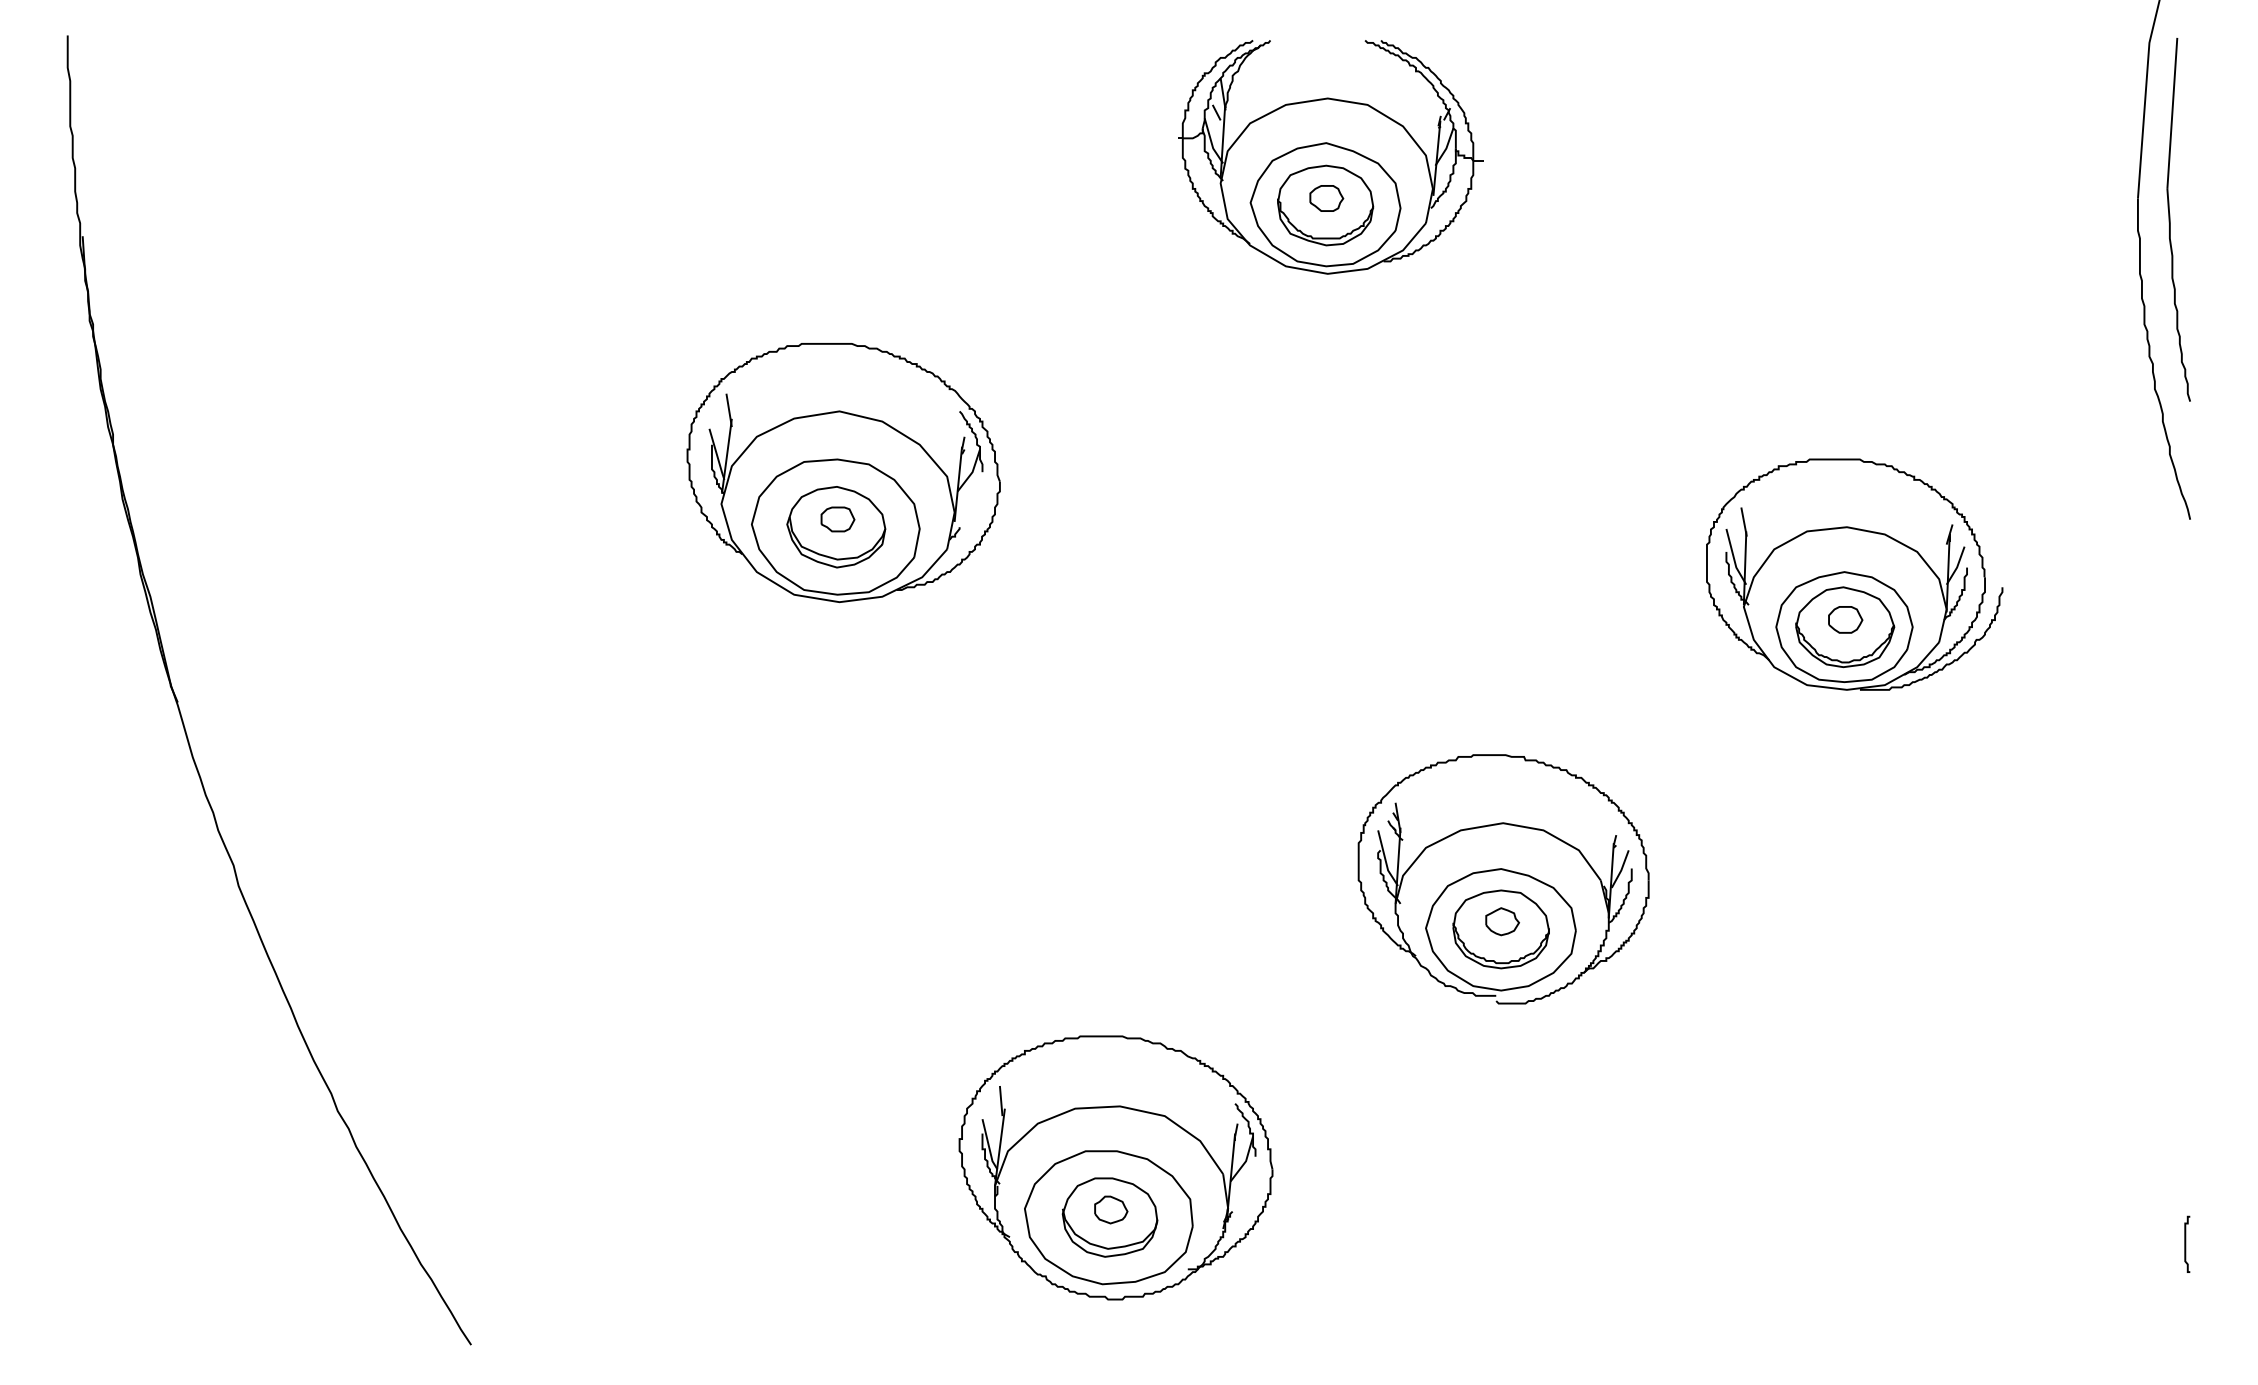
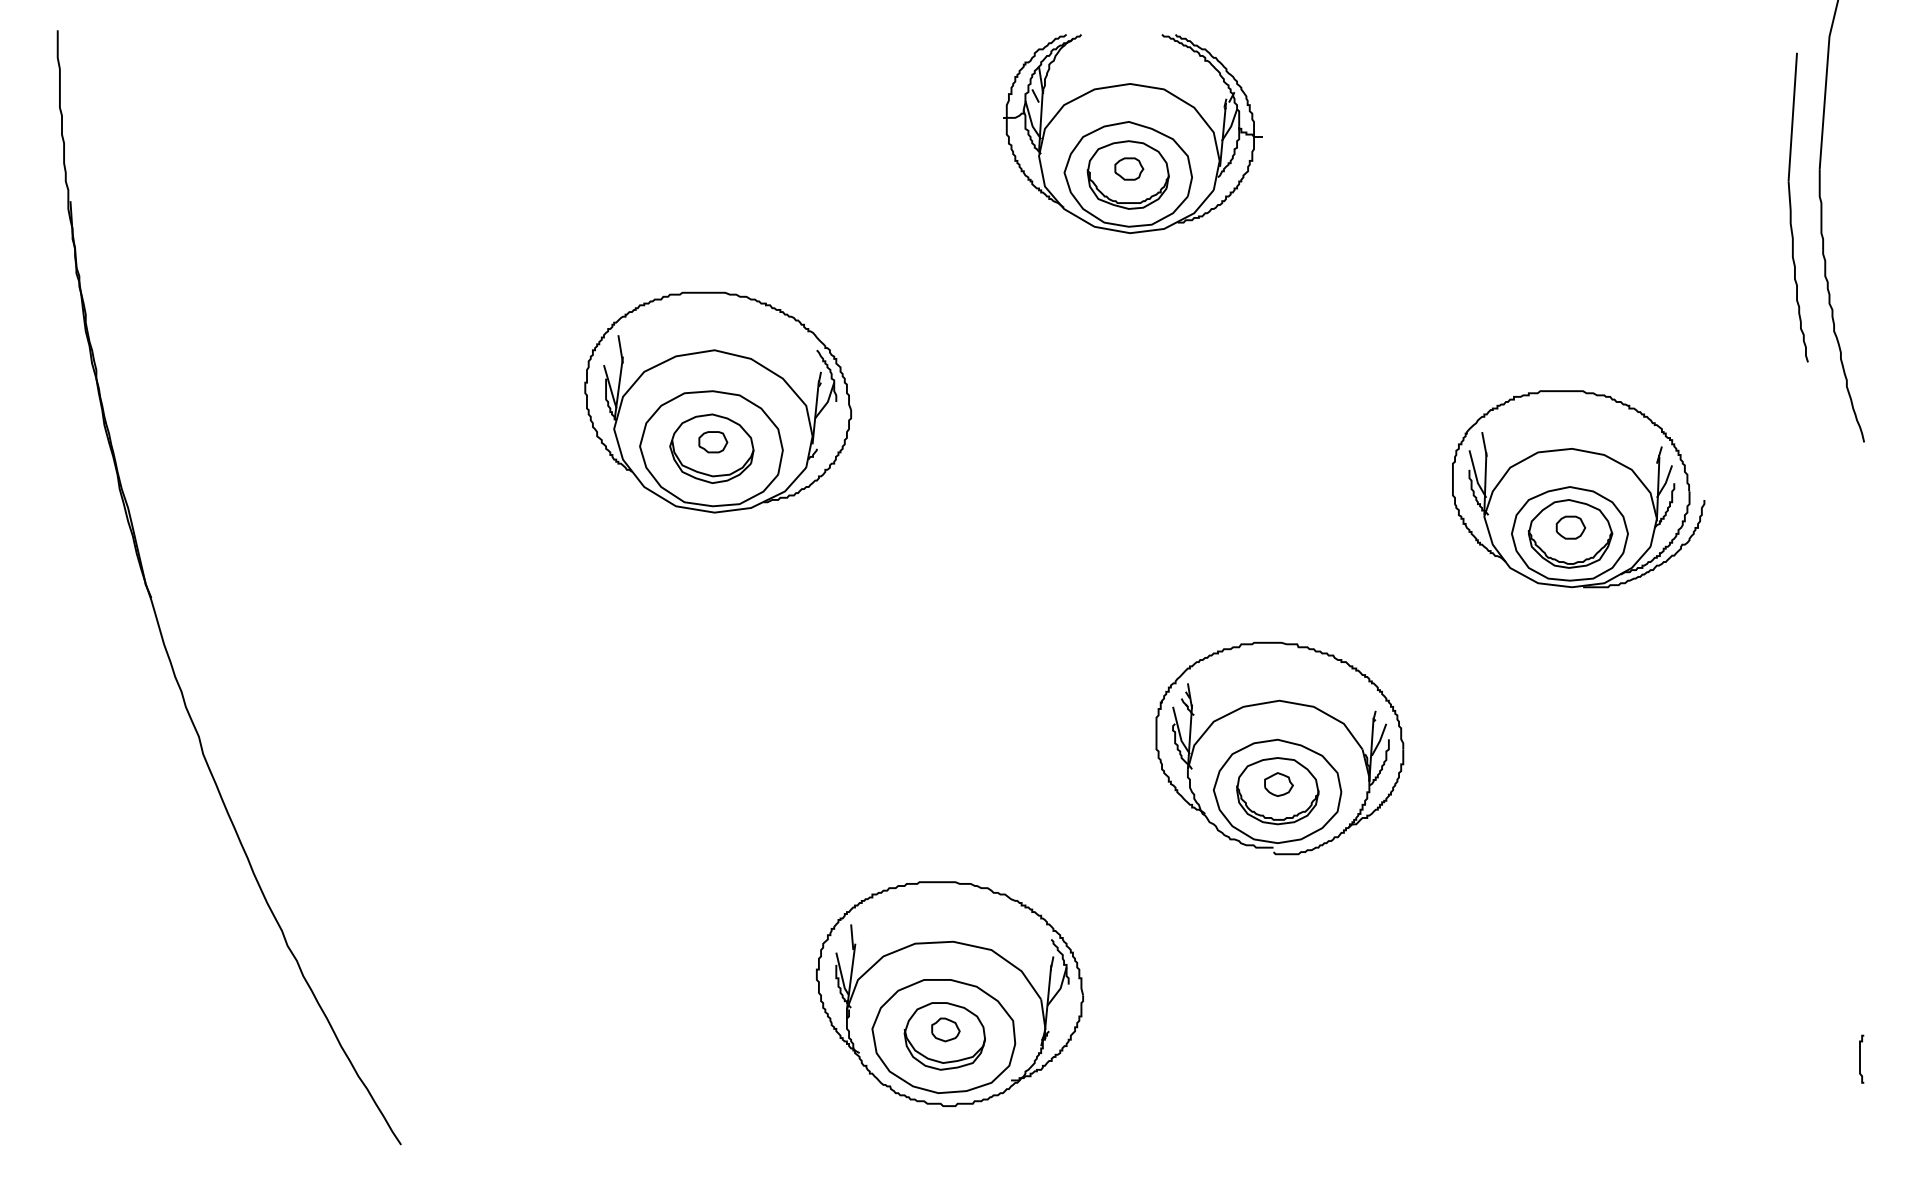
part: (2170, 219) -> (1791, 207), moved

